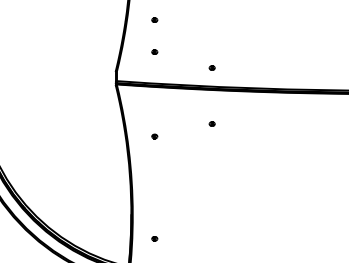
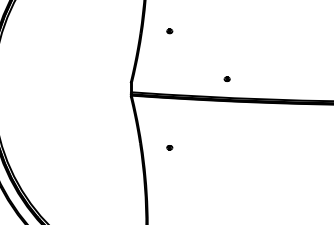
part: (154, 51) -> (169, 62), removed
part: (211, 123) -> (226, 134), removed

